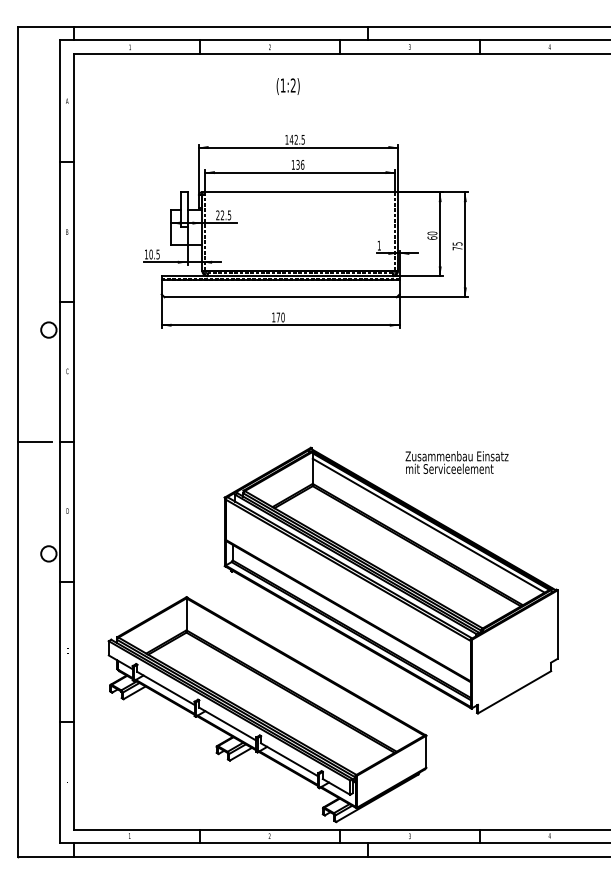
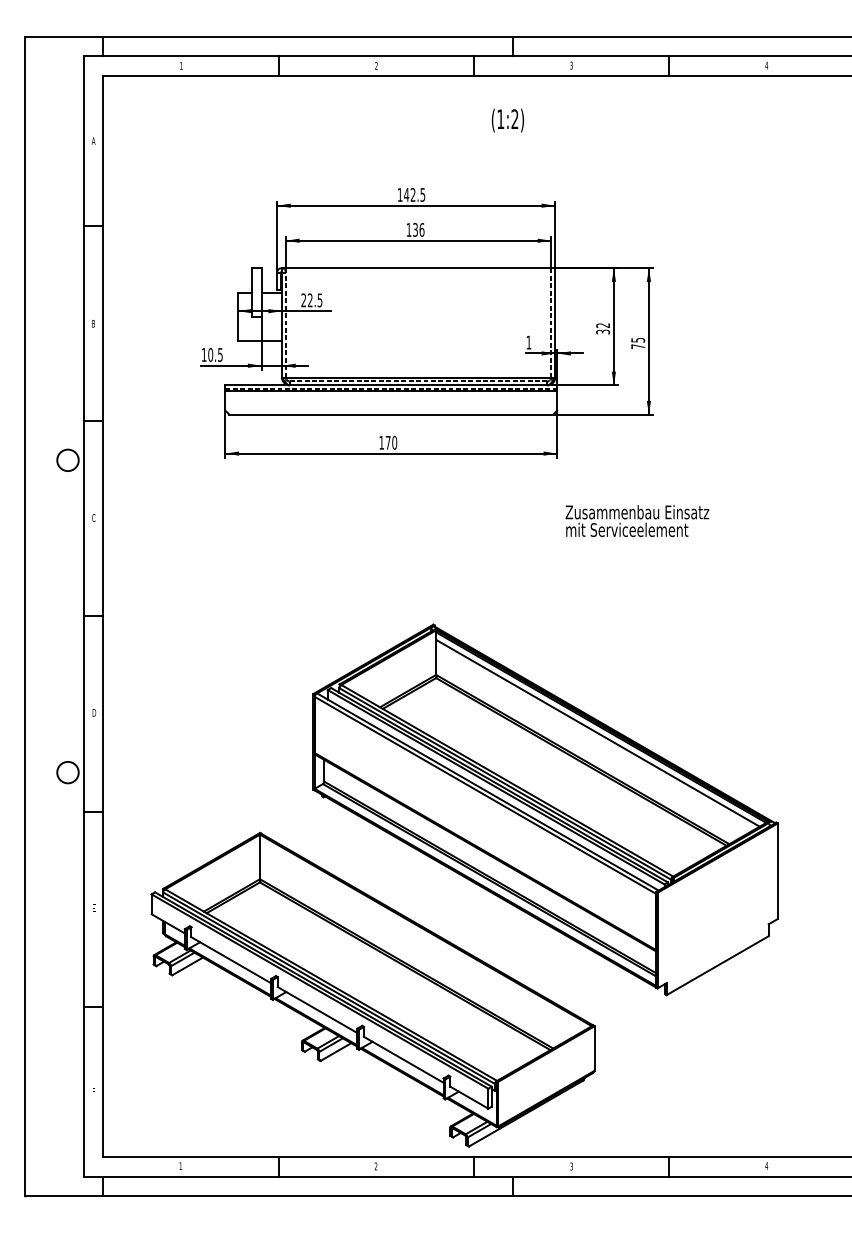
text: (287, 86) -> (506, 120), moved
text: (432, 235) -> (603, 328), 60 -> 32
line: (34, 441) -> (47, 615), removed
text: (456, 462) -> (636, 520), moved

